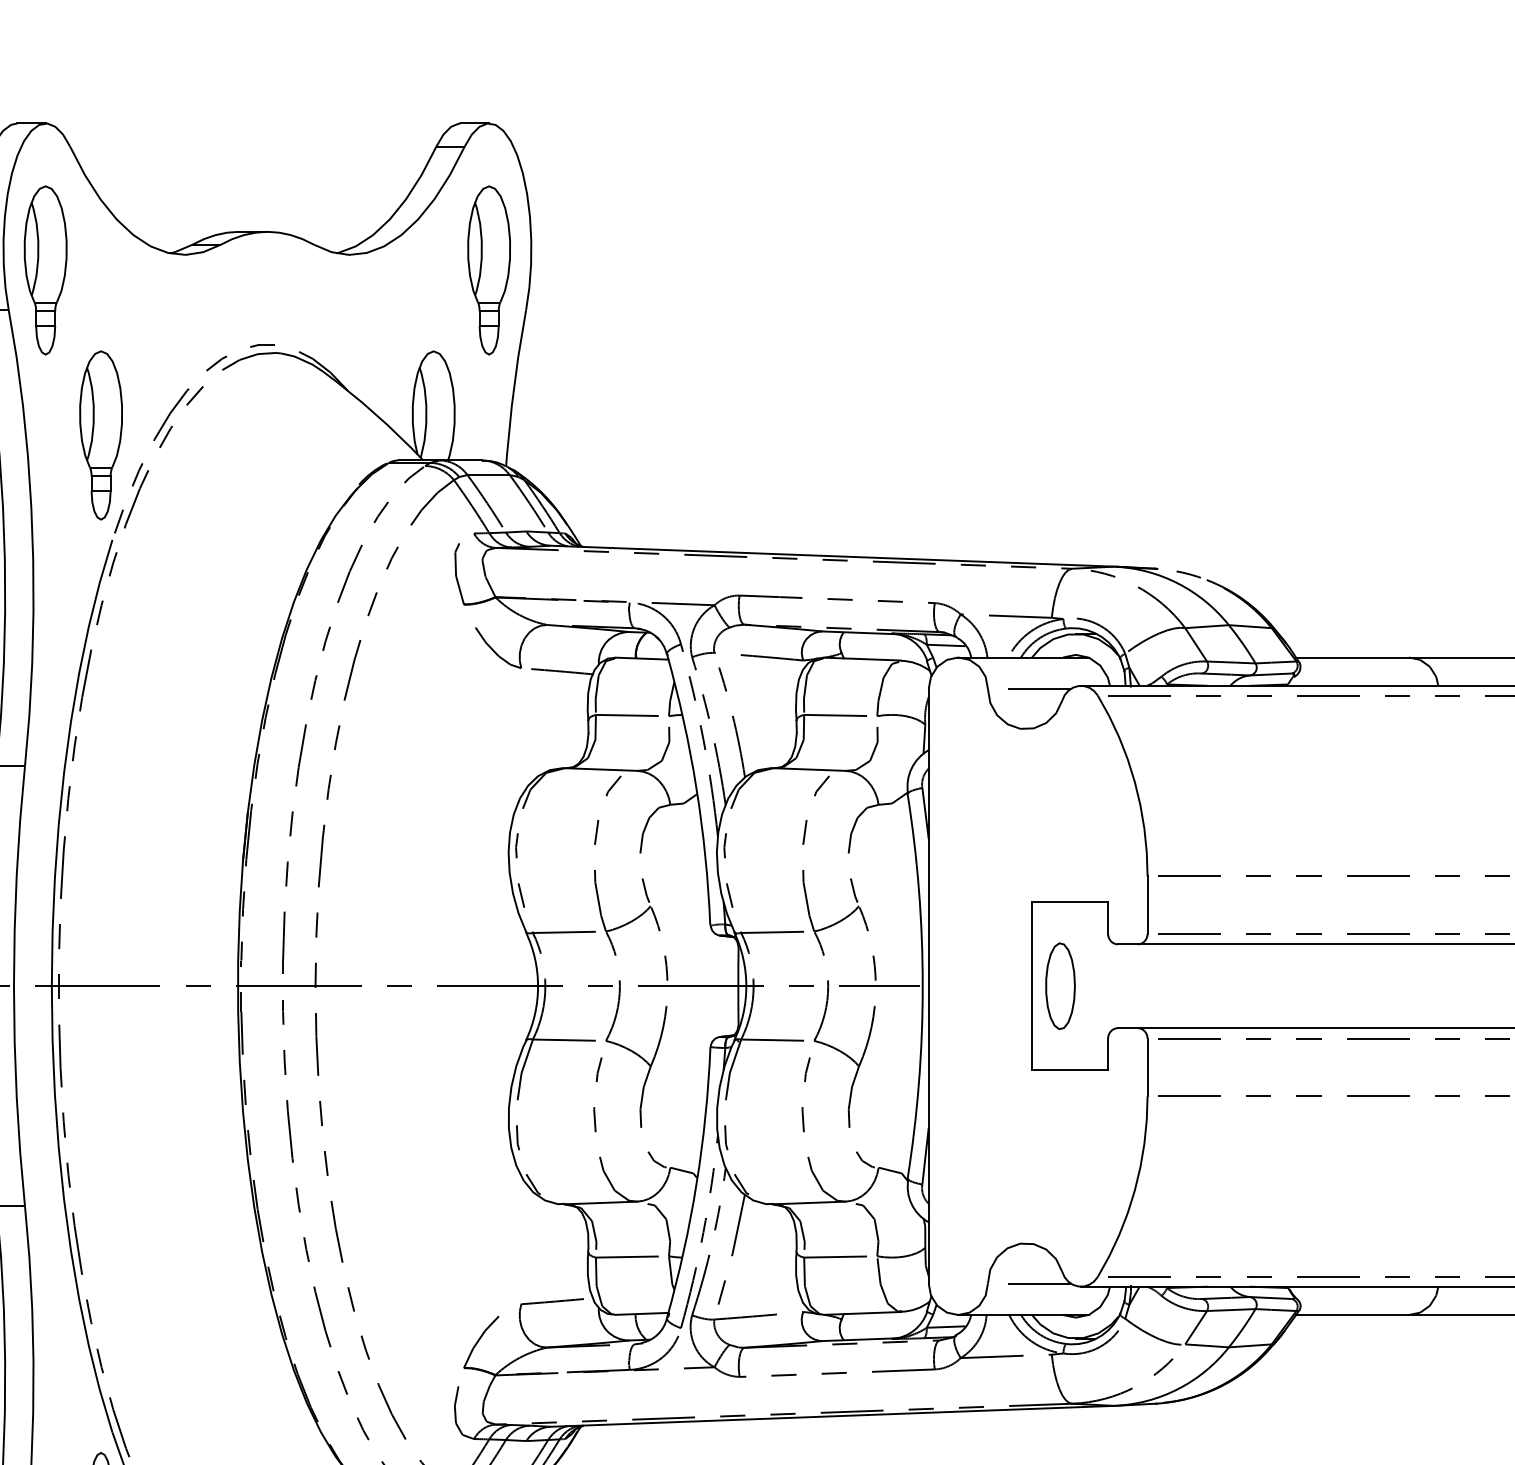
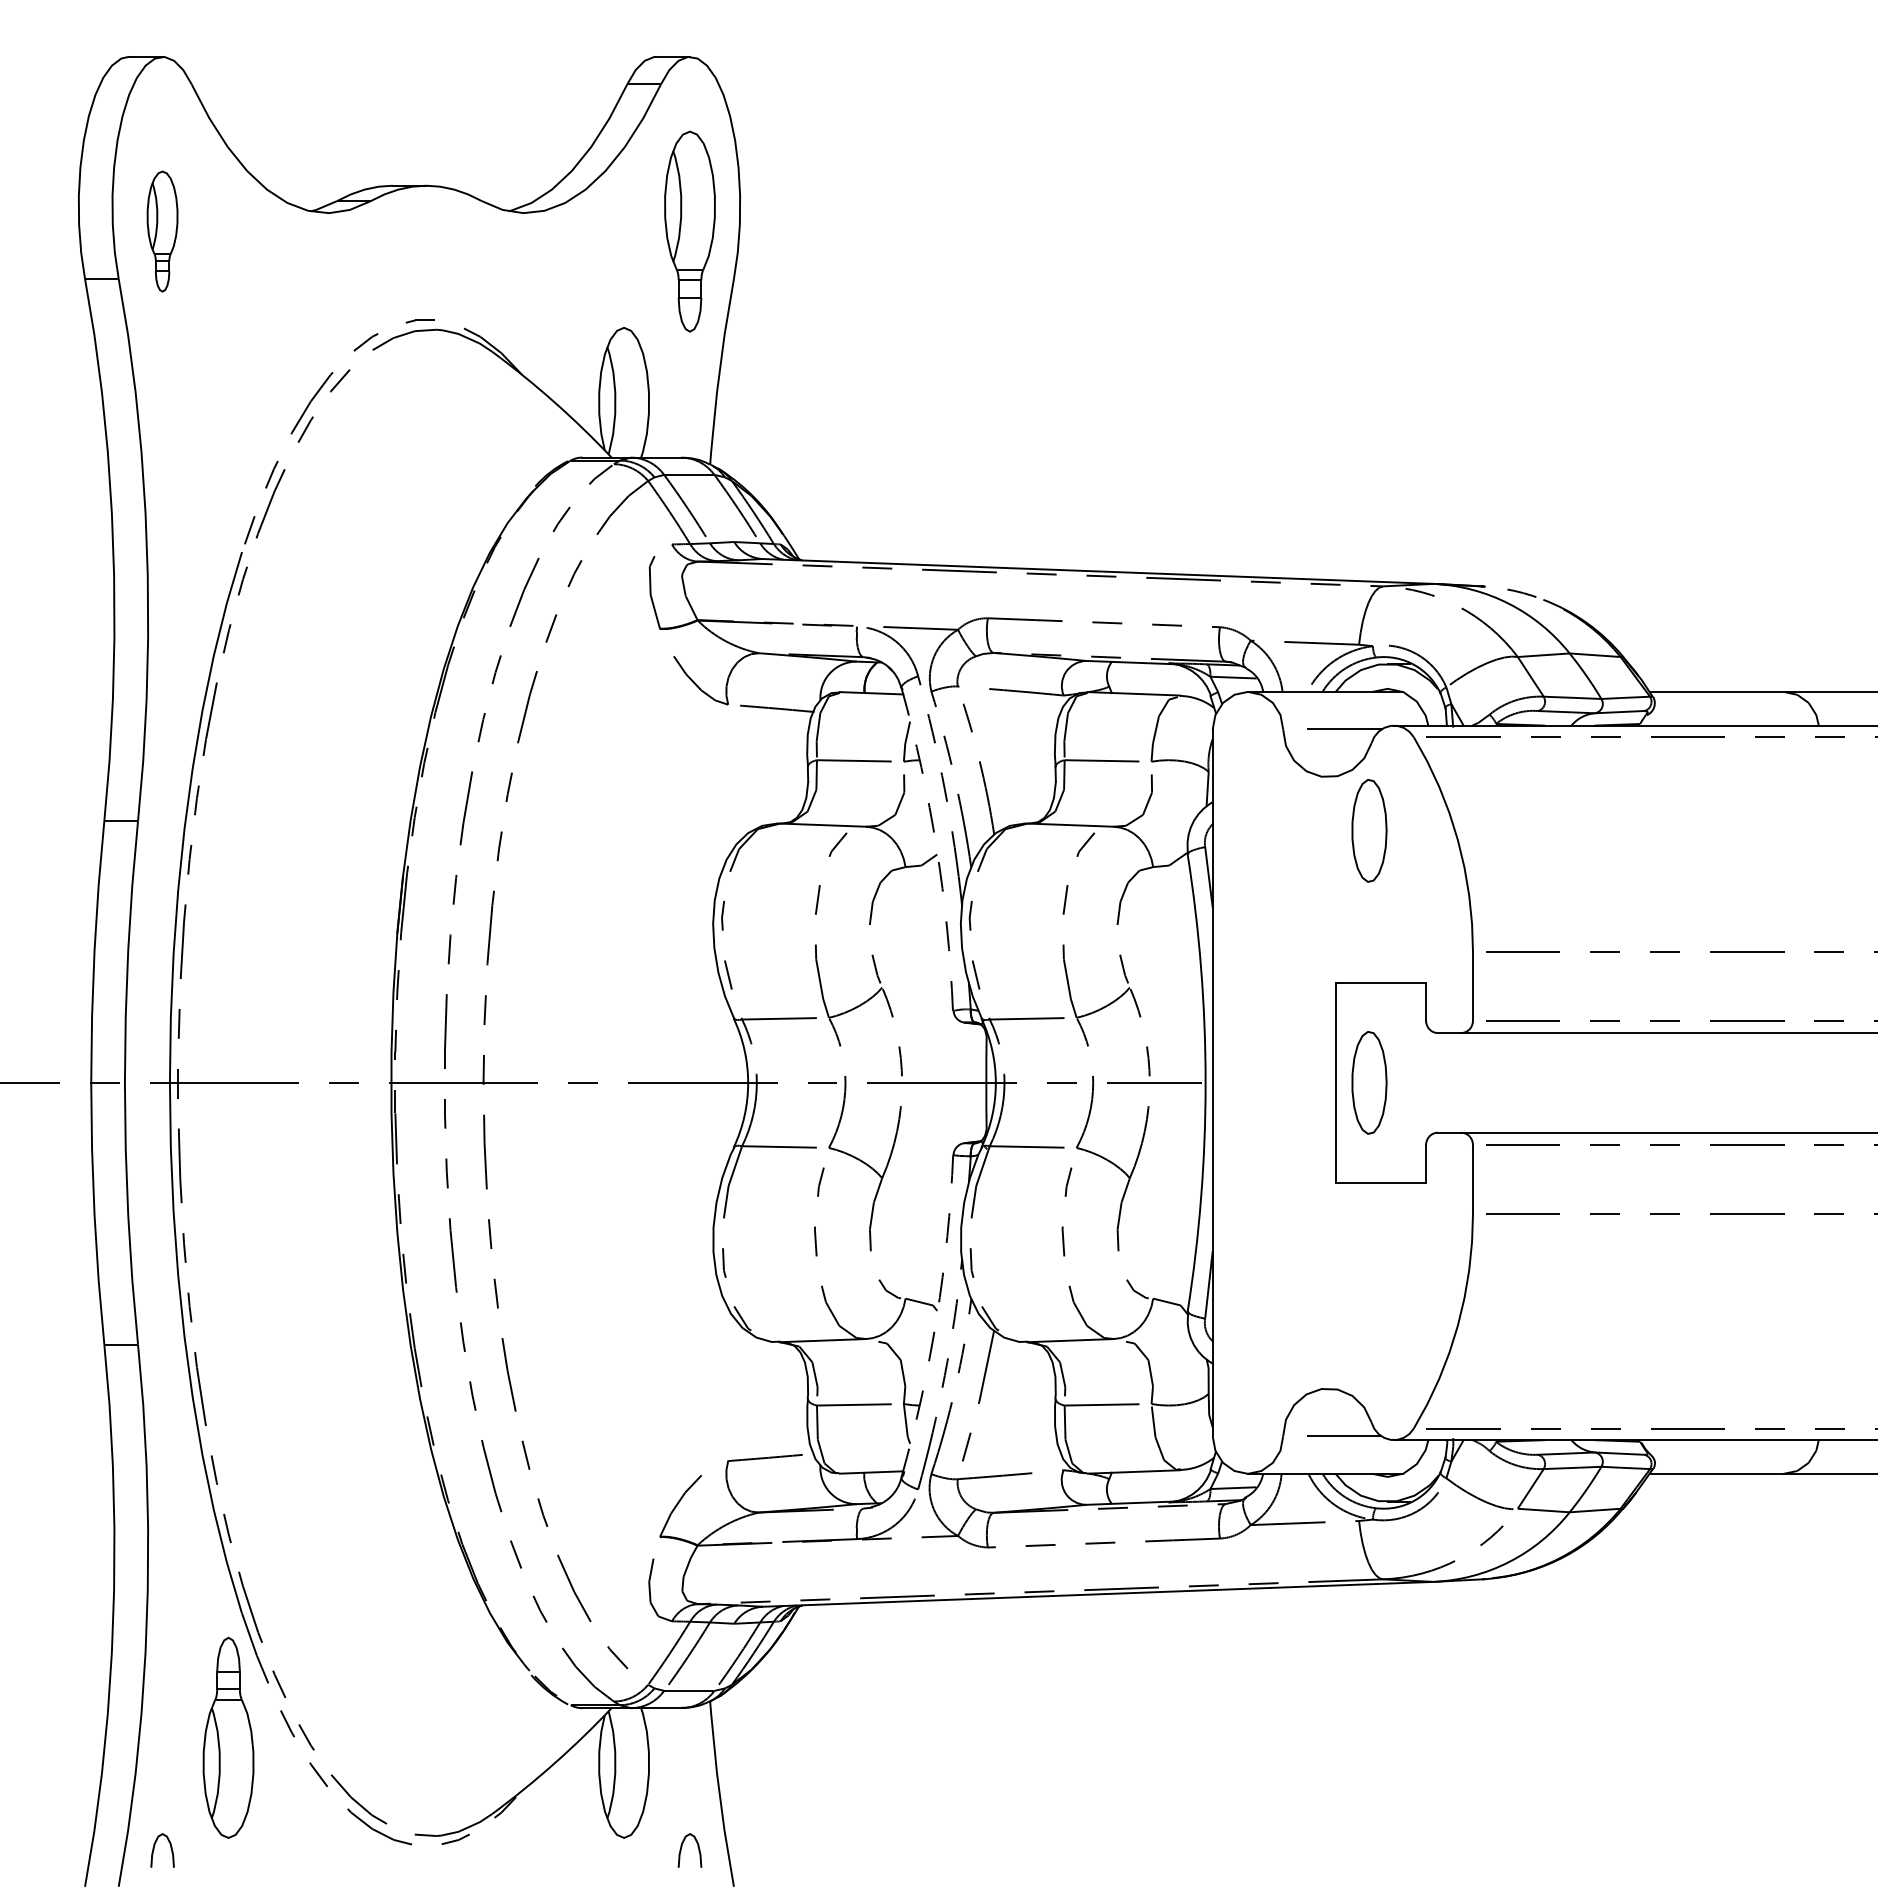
part: (45, 270) -> (162, 231), size x0.6
part: (101, 435) -> (228, 427), removed
part: (1060, 774) -> (1369, 830), added
arc: (696, 788) -> (936, 847), solid -> dashed
arc: (696, 1183) -> (936, 1317), solid -> dashed

